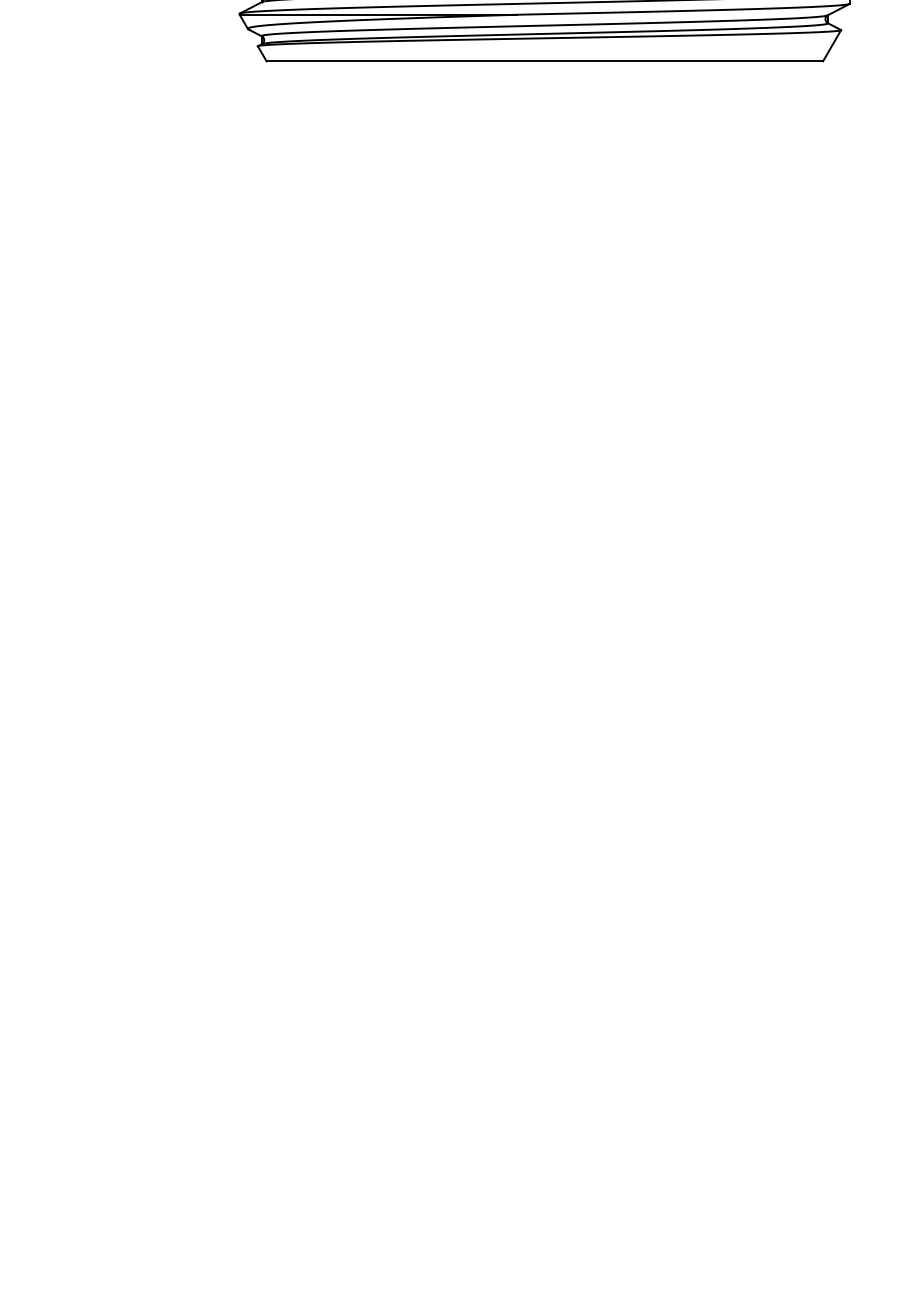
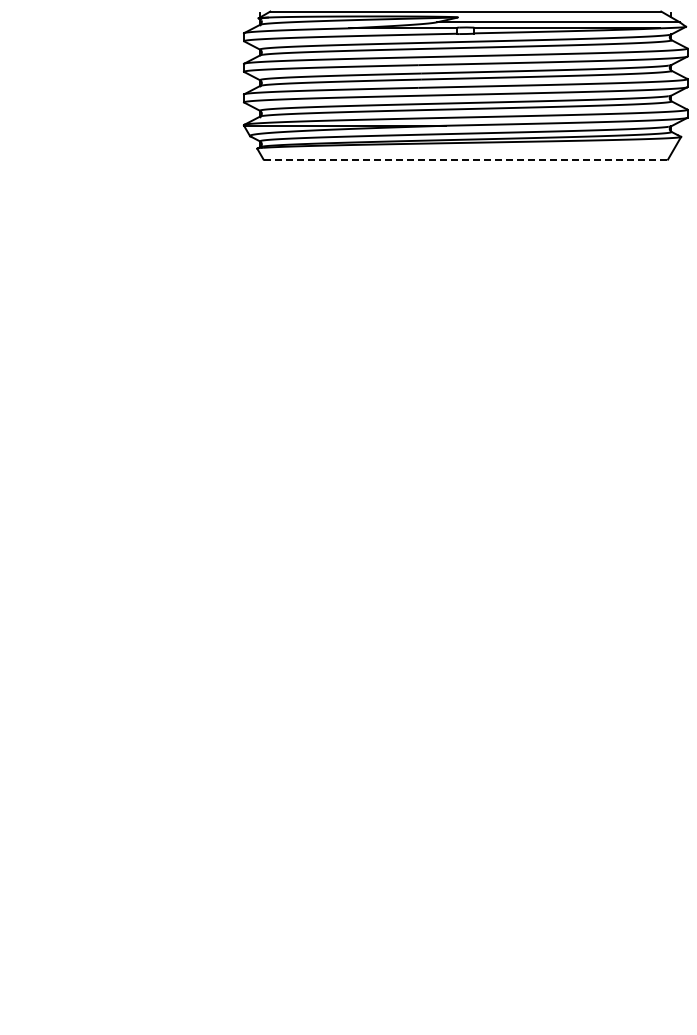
line: (545, 61) -> (466, 159), solid -> dashed

